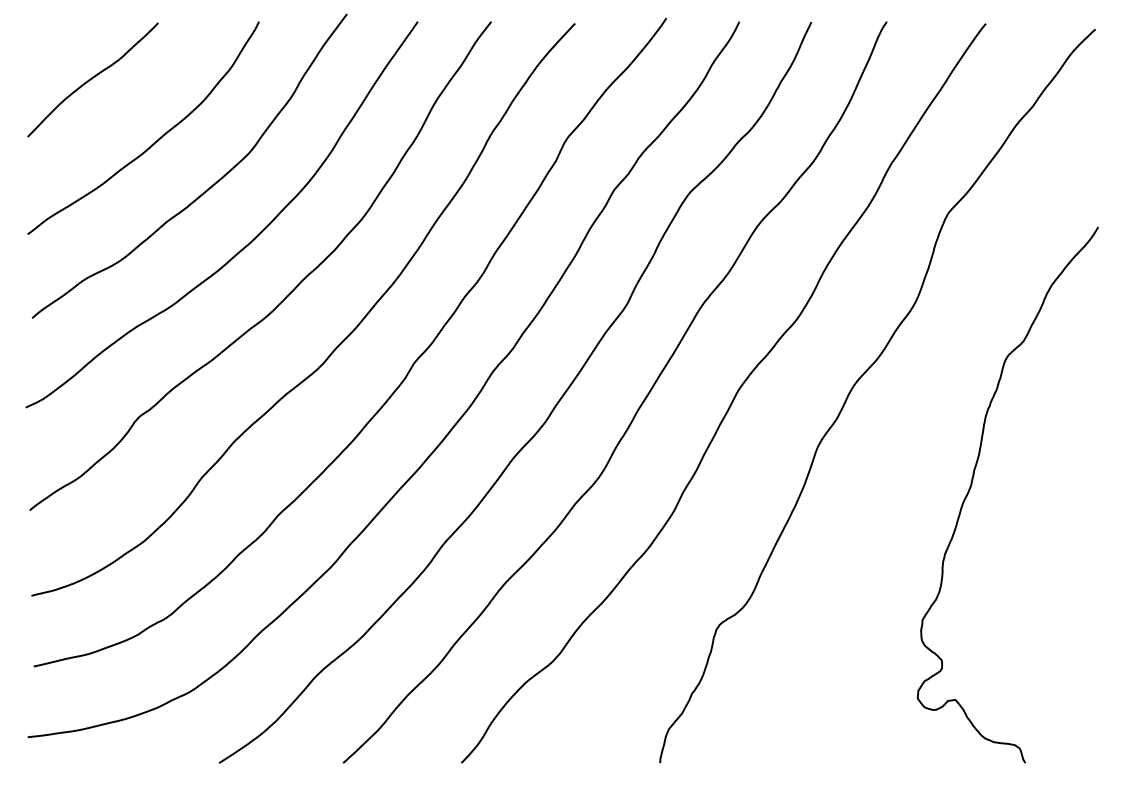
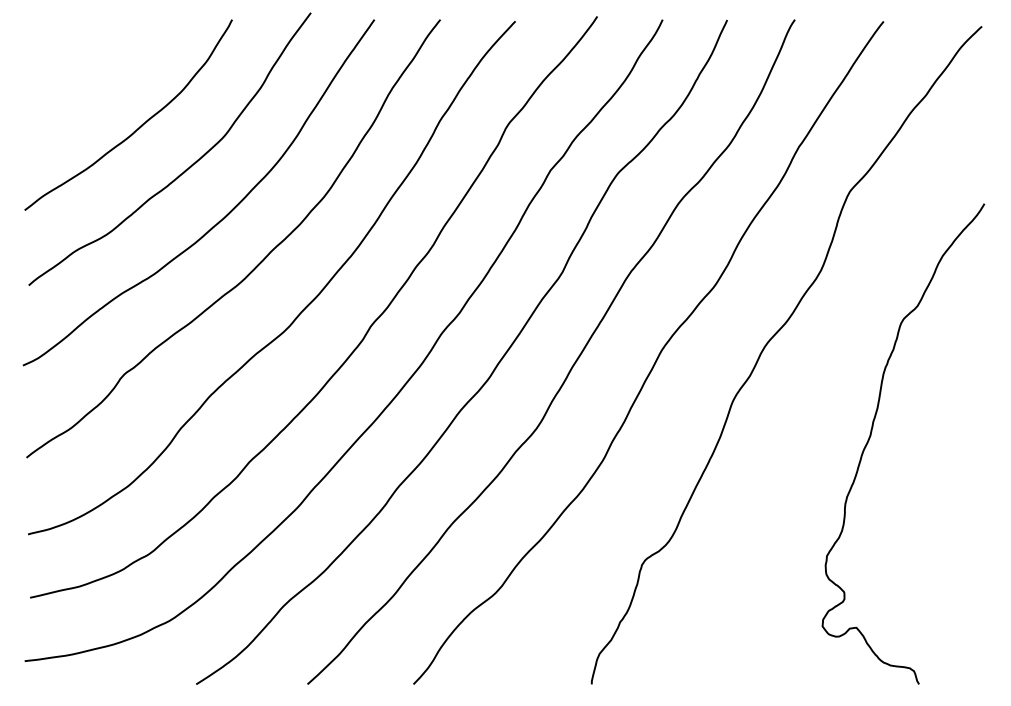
curve: (92, 79) -> (82, 71), removed

